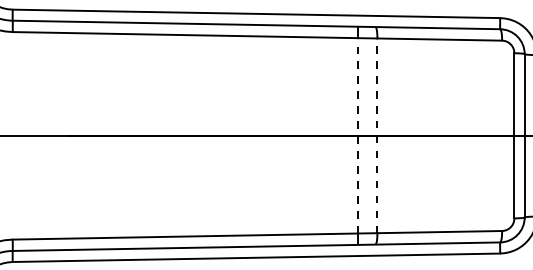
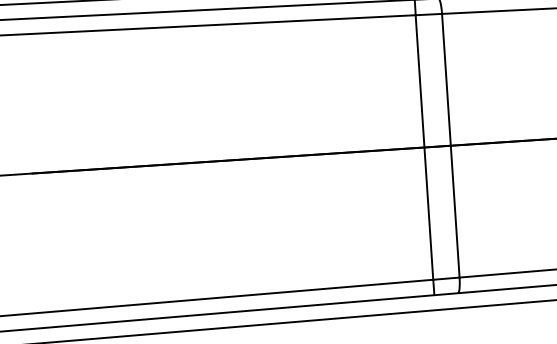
line: (357, 135) -> (423, 147), dashed -> solid
line: (377, 135) -> (450, 145), dashed -> solid

